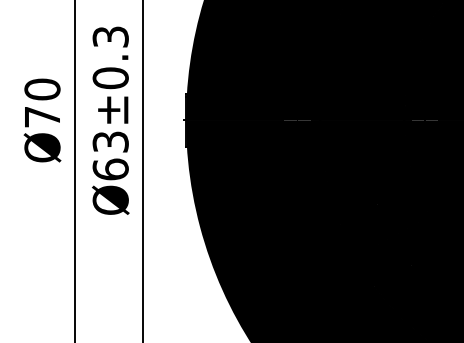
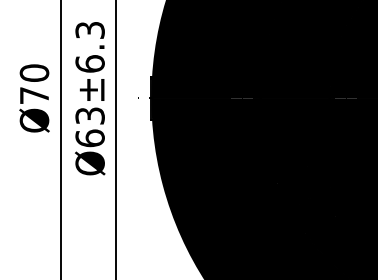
text: (109, 77) -> (89, 63), Ø63±0.3 -> Ø63±6.3

